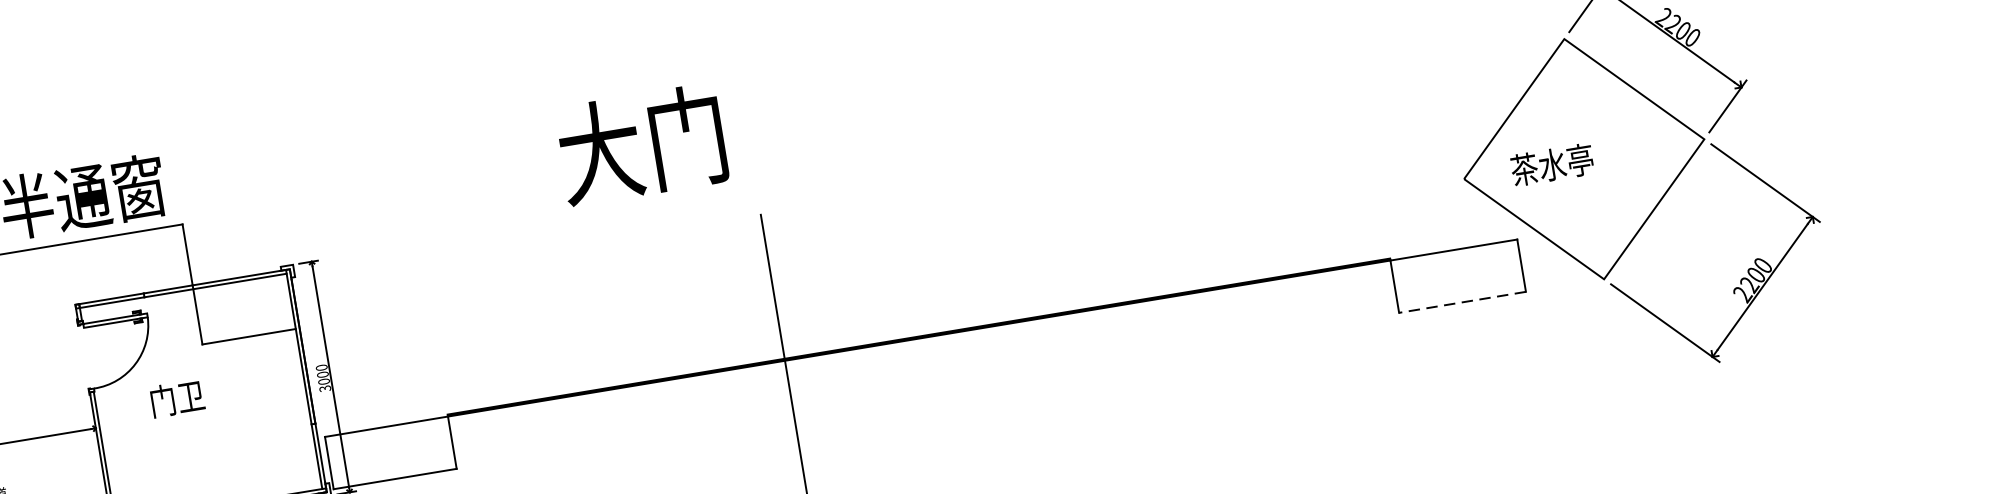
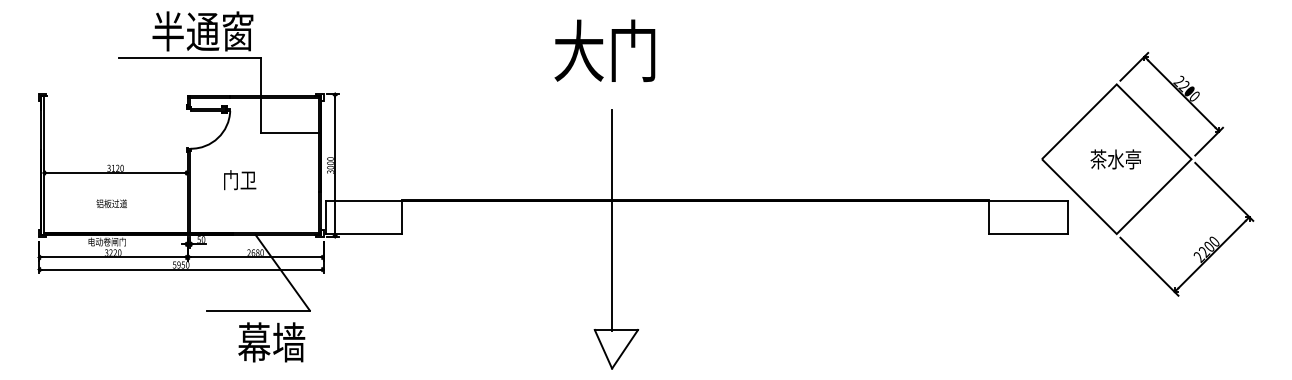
text: (640, 144) -> (604, 50), moved
text: (1551, 165) -> (1115, 159), moved
line: (1462, 301) -> (1028, 233), dashed -> solid
text: (178, 398) -> (240, 180), moved

